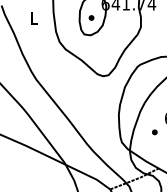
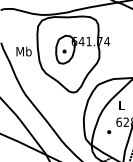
text: (33, 17) -> (23, 51), L -> Mb

